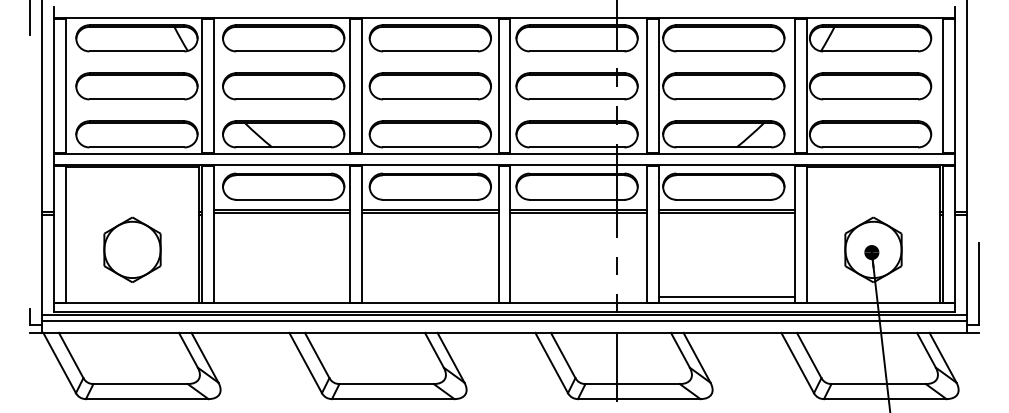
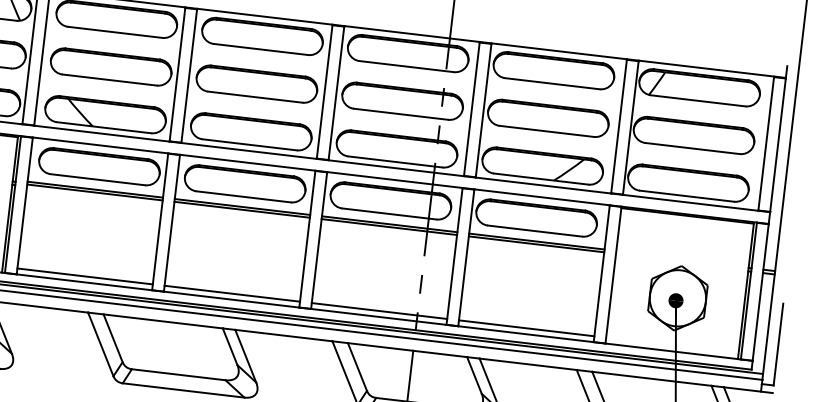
line: (282, 297) -> (85, 276), added
line: (430, 297) -> (232, 293), added
line: (578, 297) -> (379, 311), added

